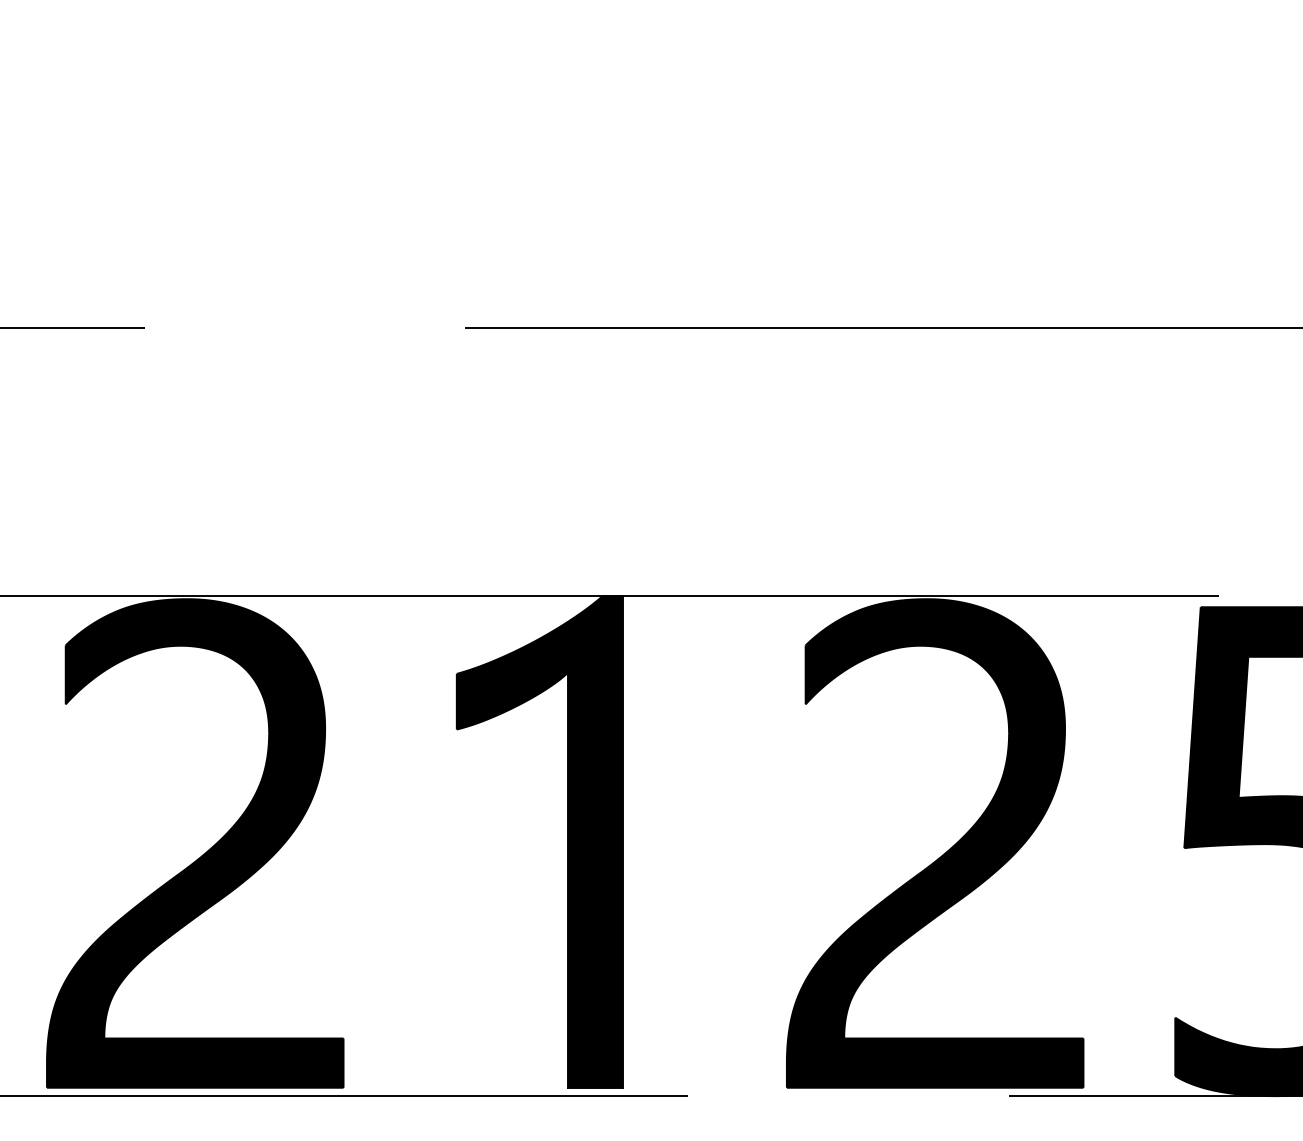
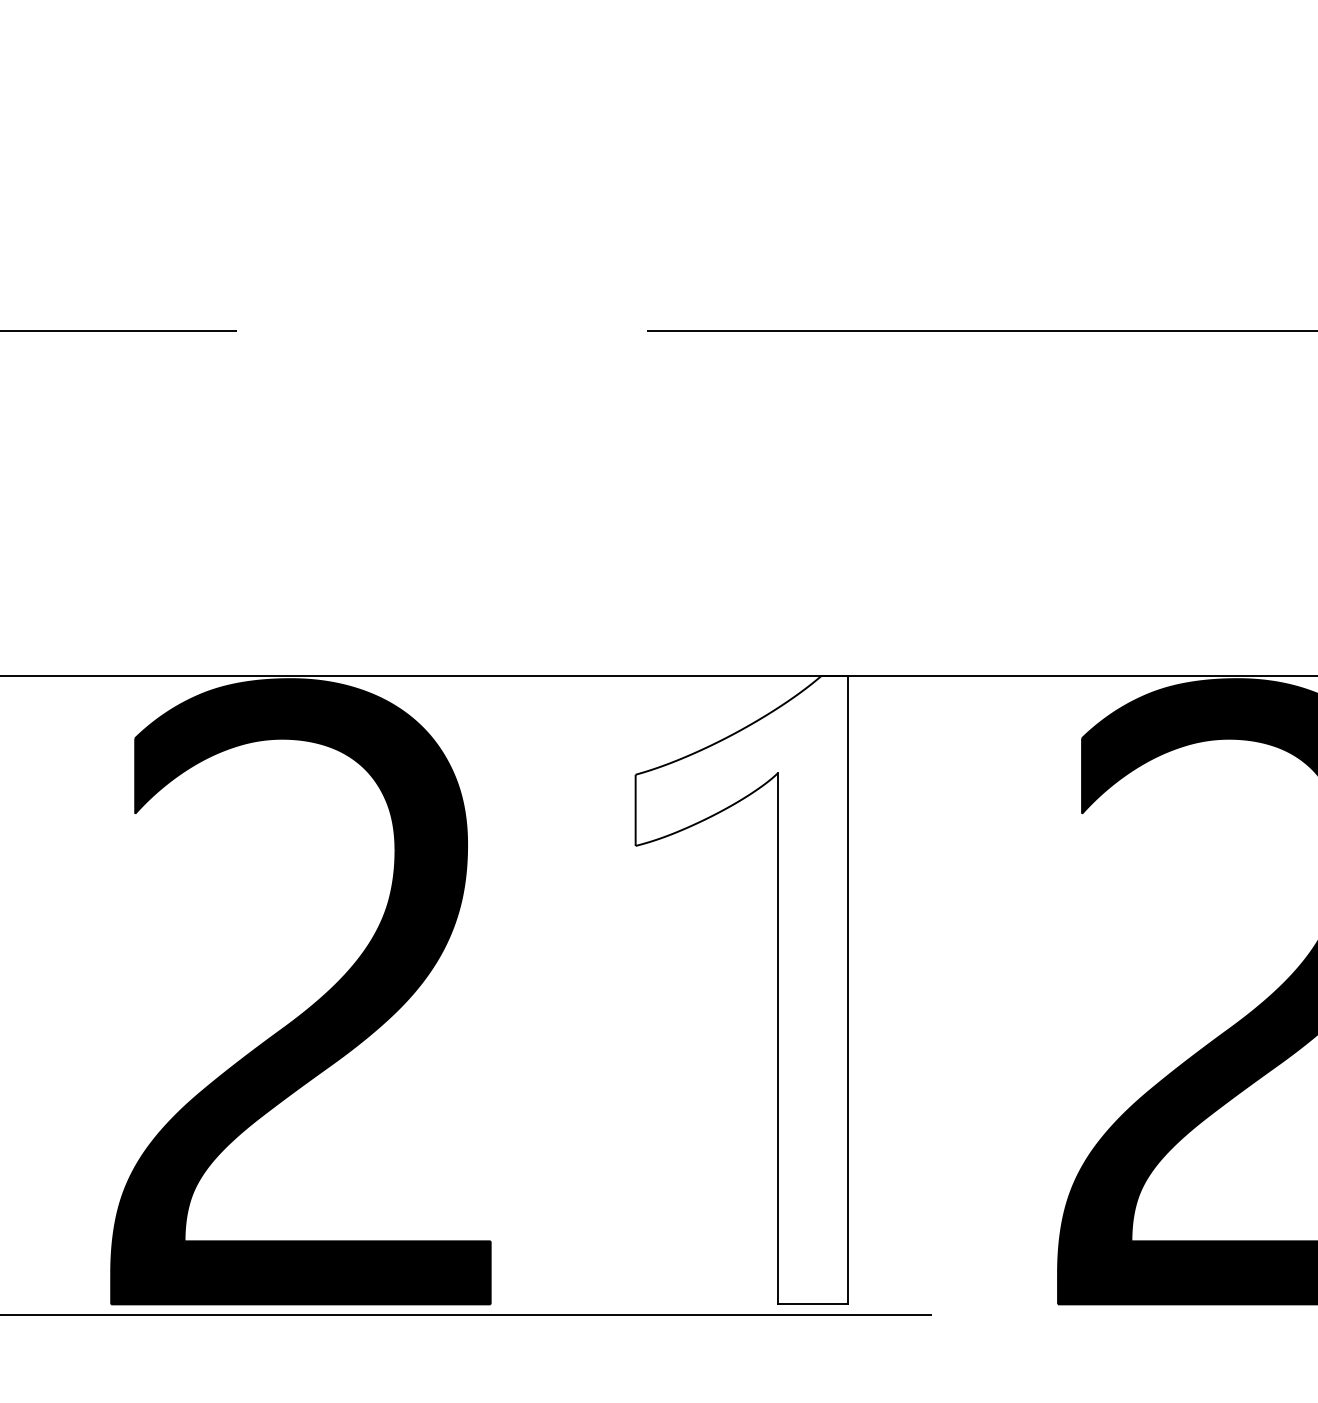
fill: (539, 841) -> (741, 989), removed

